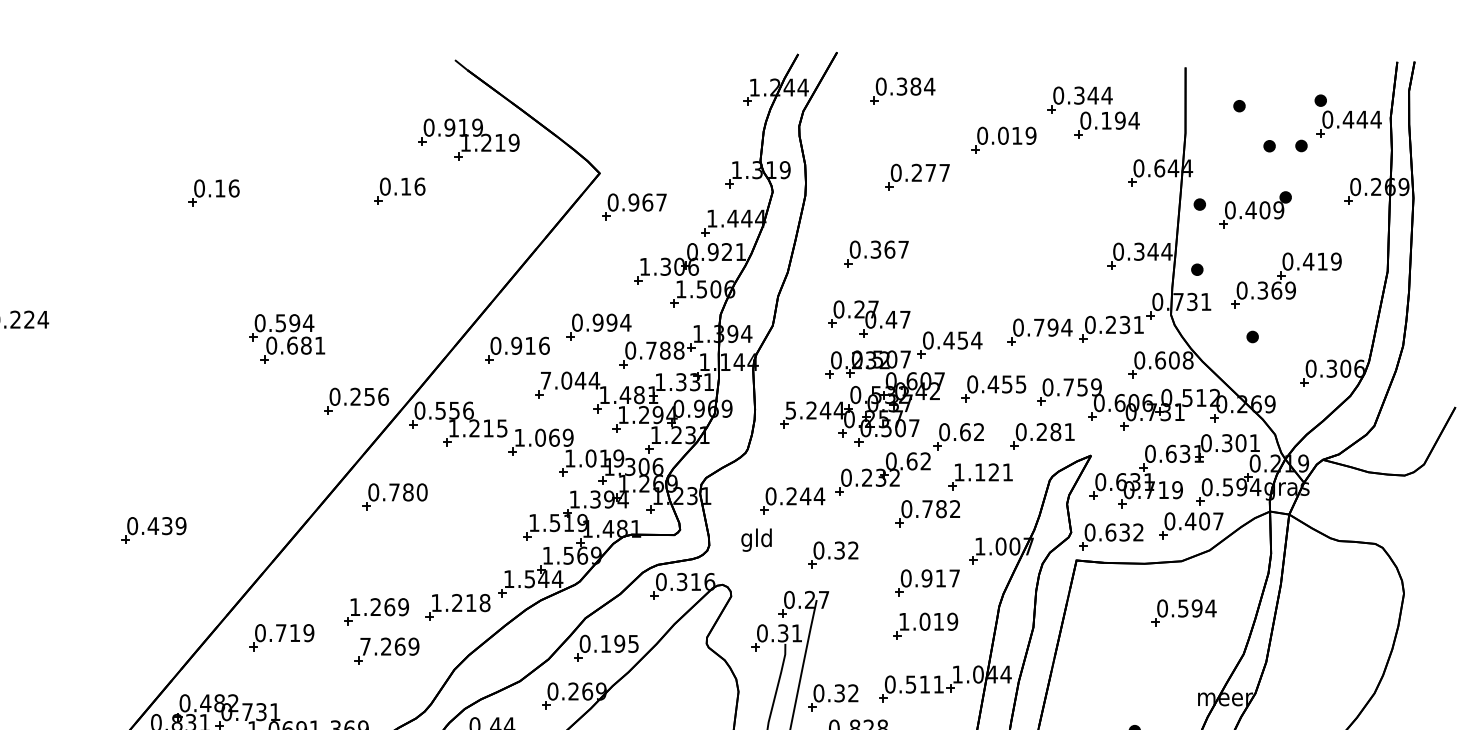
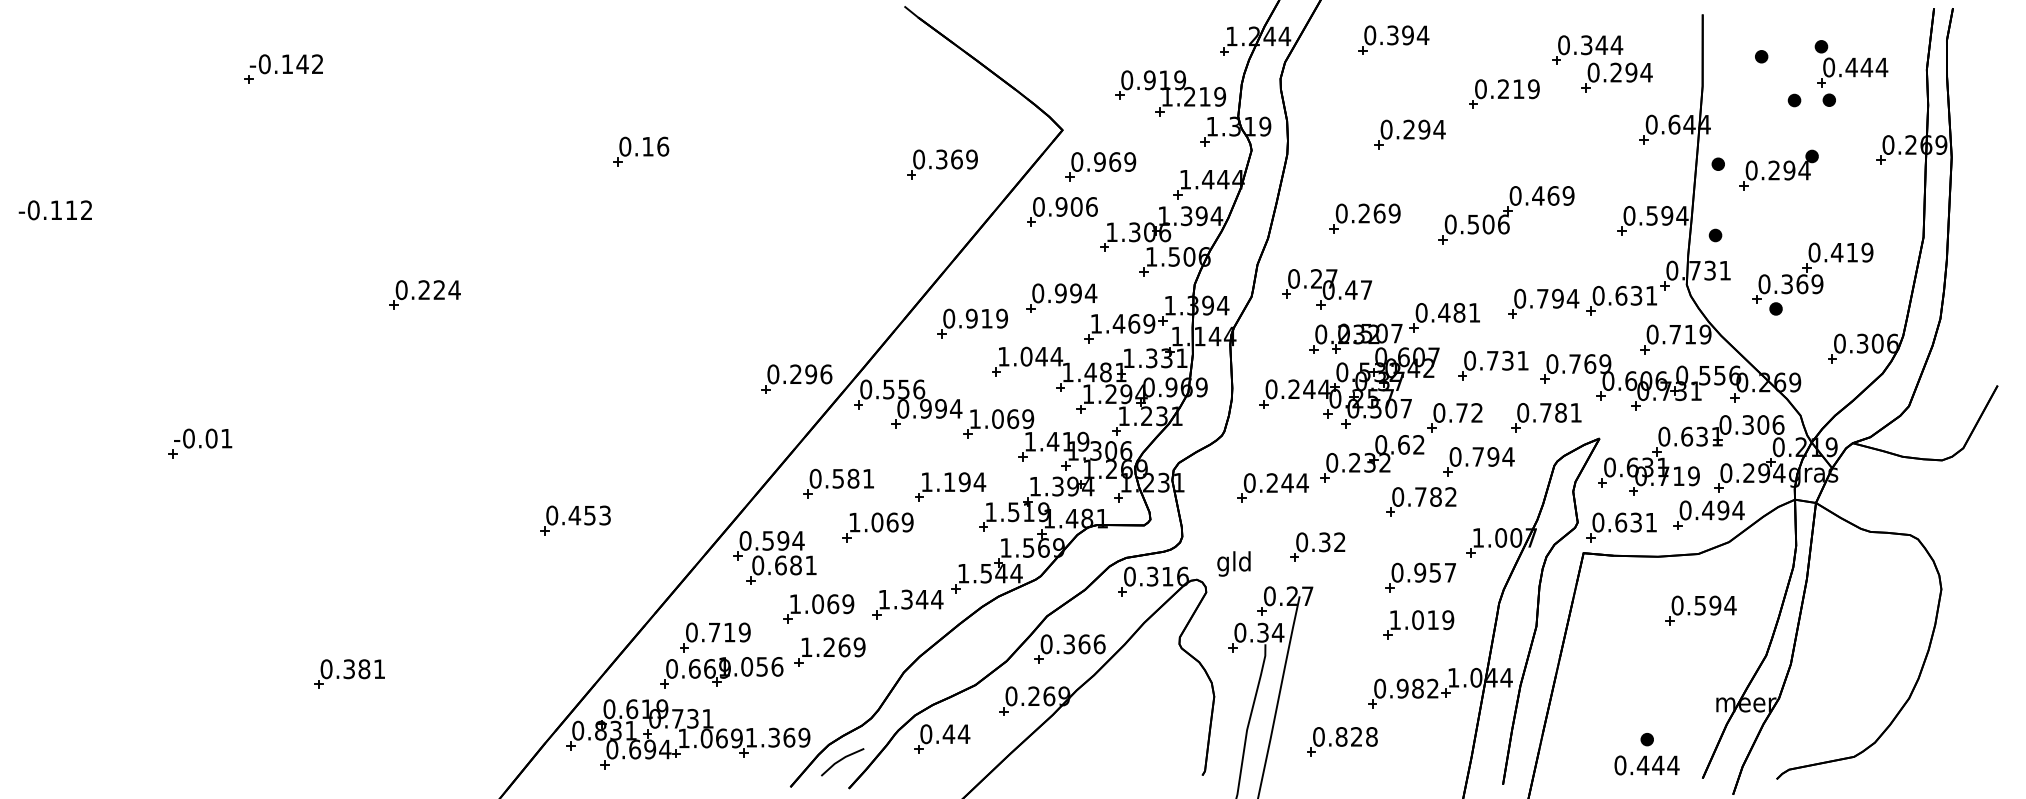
text: (915, 86) -> (1407, 35), 0.384 -> 0.394
part: (1348, 116) -> (1851, 63), moved
text: (1105, 120) -> (1615, 72), 0.194 -> 0.294
text: (1003, 136) -> (1503, 89), 0.019 -> 0.219
part: (468, 139) -> (1170, 93), moved
text: (937, 172) -> (1431, 129), 0.277 -> 0.294
part: (400, 191) -> (844, 149), removed
text: (661, 202) -> (1130, 161), 0.967 -> 0.969
part: (489, 204) -> (942, 164), added
text: (1265, 210) -> (1789, 170), 0.409 -> 0.294
part: (599, 247) -> (1062, 211), added
text: (889, 249) -> (1379, 213), 0.367 -> 0.269
part: (1006, 251) -> (1506, 215), added
text: (1146, 251) -> (1660, 215), 0.344 -> 0.594
text: (716, 252) -> (1190, 216), 0.921 -> 1.394
part: (1286, 279) -> (1812, 272), moved
part: (869, 319) -> (1327, 289), moved
text: (1111, 324) -> (1621, 295), 0.231 -> 0.631
part: (286, 338) -> (774, 557), moved
text: (969, 340) -> (1466, 312), 0.454 -> 0.481
text: (544, 345) -> (1002, 318), 0.916 -> 0.919
text: (654, 350) -> (1122, 323), 0.788 -> 1.469
text: (1174, 360) -> (1690, 334), 0.608 -> 0.719
text: (545, 380) -> (1003, 356), 7.044 -> 1.044
text: (1006, 384) -> (1507, 360), 0.455 -> 0.731
text: (1082, 386) -> (1590, 363), 0.759 -> 0.769
text: (369, 396) -> (811, 373), 0.256 -> 0.296
text: (1208, 397) -> (1727, 375), 0.512 -> 0.556
text: (790, 410) -> (1271, 389), 5.244 -> 0.244
text: (477, 428) -> (929, 408), 1.215 -> 0.994
text: (965, 431) -> (1462, 412), 0.62 -> 0.72
text: (1041, 431) -> (1545, 412), 0.281 -> 0.781
text: (1254, 442) -> (1778, 424), 0.301 -> 0.306
text: (590, 458) -> (1052, 441), 1.019 -> 1.419
text: (983, 472) -> (1481, 456), 1.121 -> 0.794
text: (1227, 487) -> (1748, 473), 0.594 -> 0.294
text: (408, 492) -> (853, 478), 0.780 -> 0.581
part: (497, 499) -> (950, 486), added
text: (1211, 521) -> (1730, 510), 0.407 -> 0.494
text: (174, 526) -> (597, 515), 0.439 -> 0.453
text: (1137, 532) -> (1650, 522), 0.632 -> 0.631
part: (430, 537) -> (877, 527), added
text: (756, 539) -> (1233, 563), moved
text: (940, 578) -> (1434, 572), 0.917 -> 0.957
text: (471, 602) -> (922, 599), 1.218 -> 1.344
text: (376, 607) -> (818, 604), 1.269 -> 1.069
text: (796, 633) -> (1277, 632), 0.31 -> 0.34
text: (619, 644) -> (1084, 644), 0.195 -> 0.366
text: (365, 645) -> (806, 646), 7.269 -> 1.269
part: (287, 669) -> (721, 672), added
text: (924, 684) -> (1417, 688), 0.511 -> 0.982
part: (833, 697) -> (1317, 702), removed
text: (218, 703) -> (646, 709), 0.482 -> 0.619

